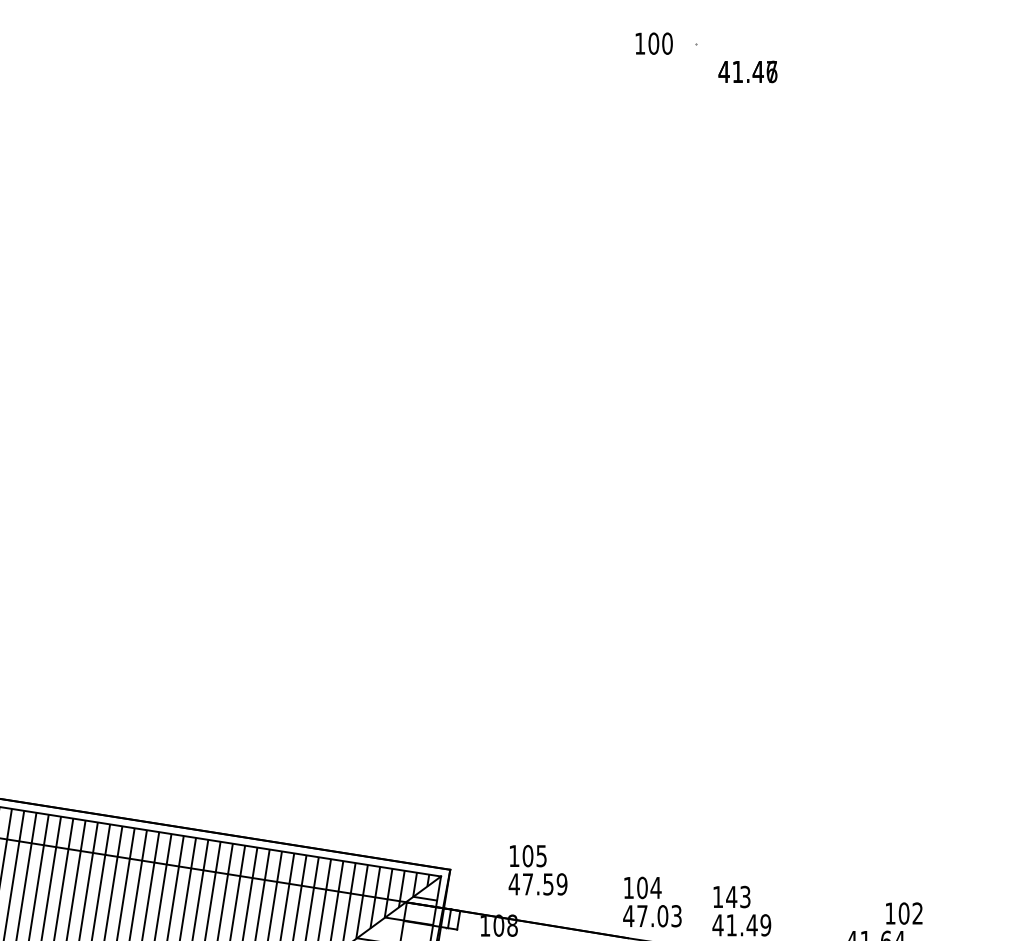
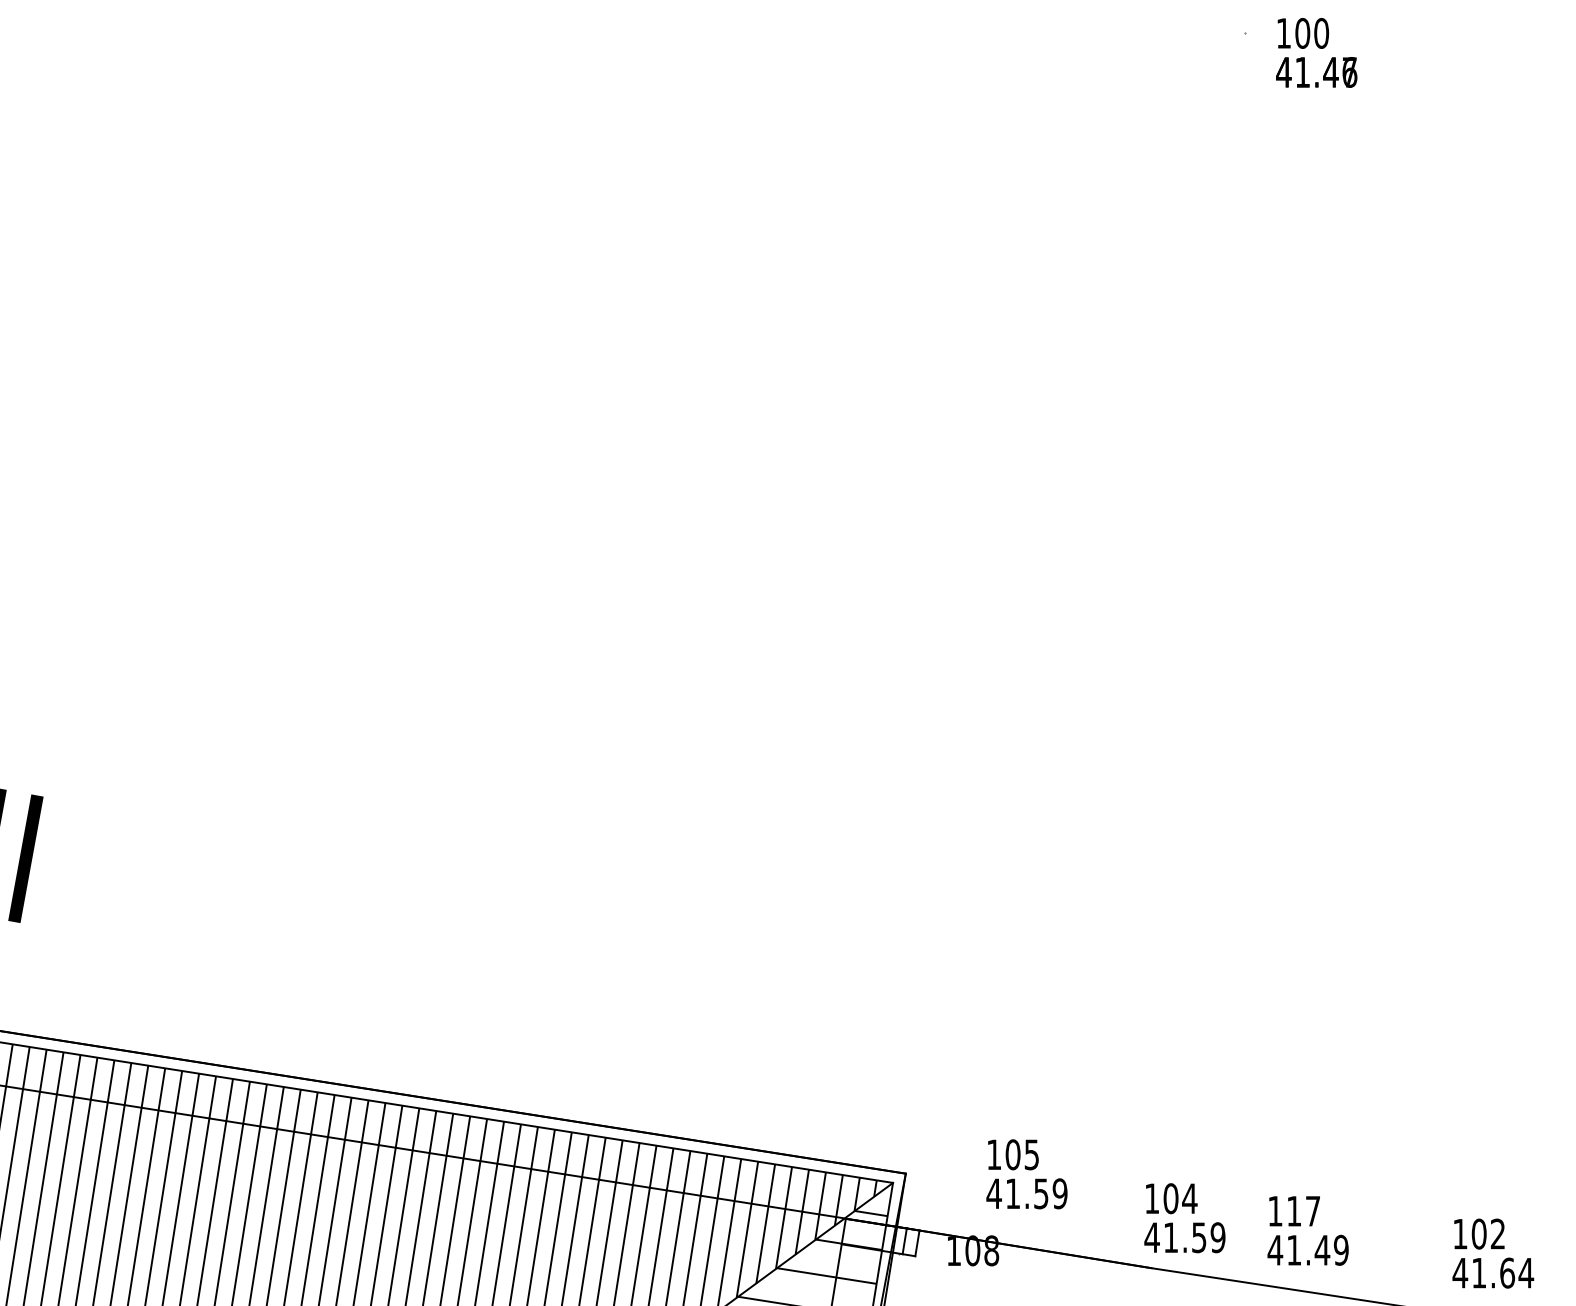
text: (653, 43) -> (1302, 33), moved
text: (527, 884) -> (1012, 1193), 47.59 -> 41.59
text: (738, 896) -> (1303, 1210), 143 -> 117
text: (904, 913) -> (1479, 1233), moved
text: (659, 916) -> (1194, 1237), 47.03 -> 41.59

